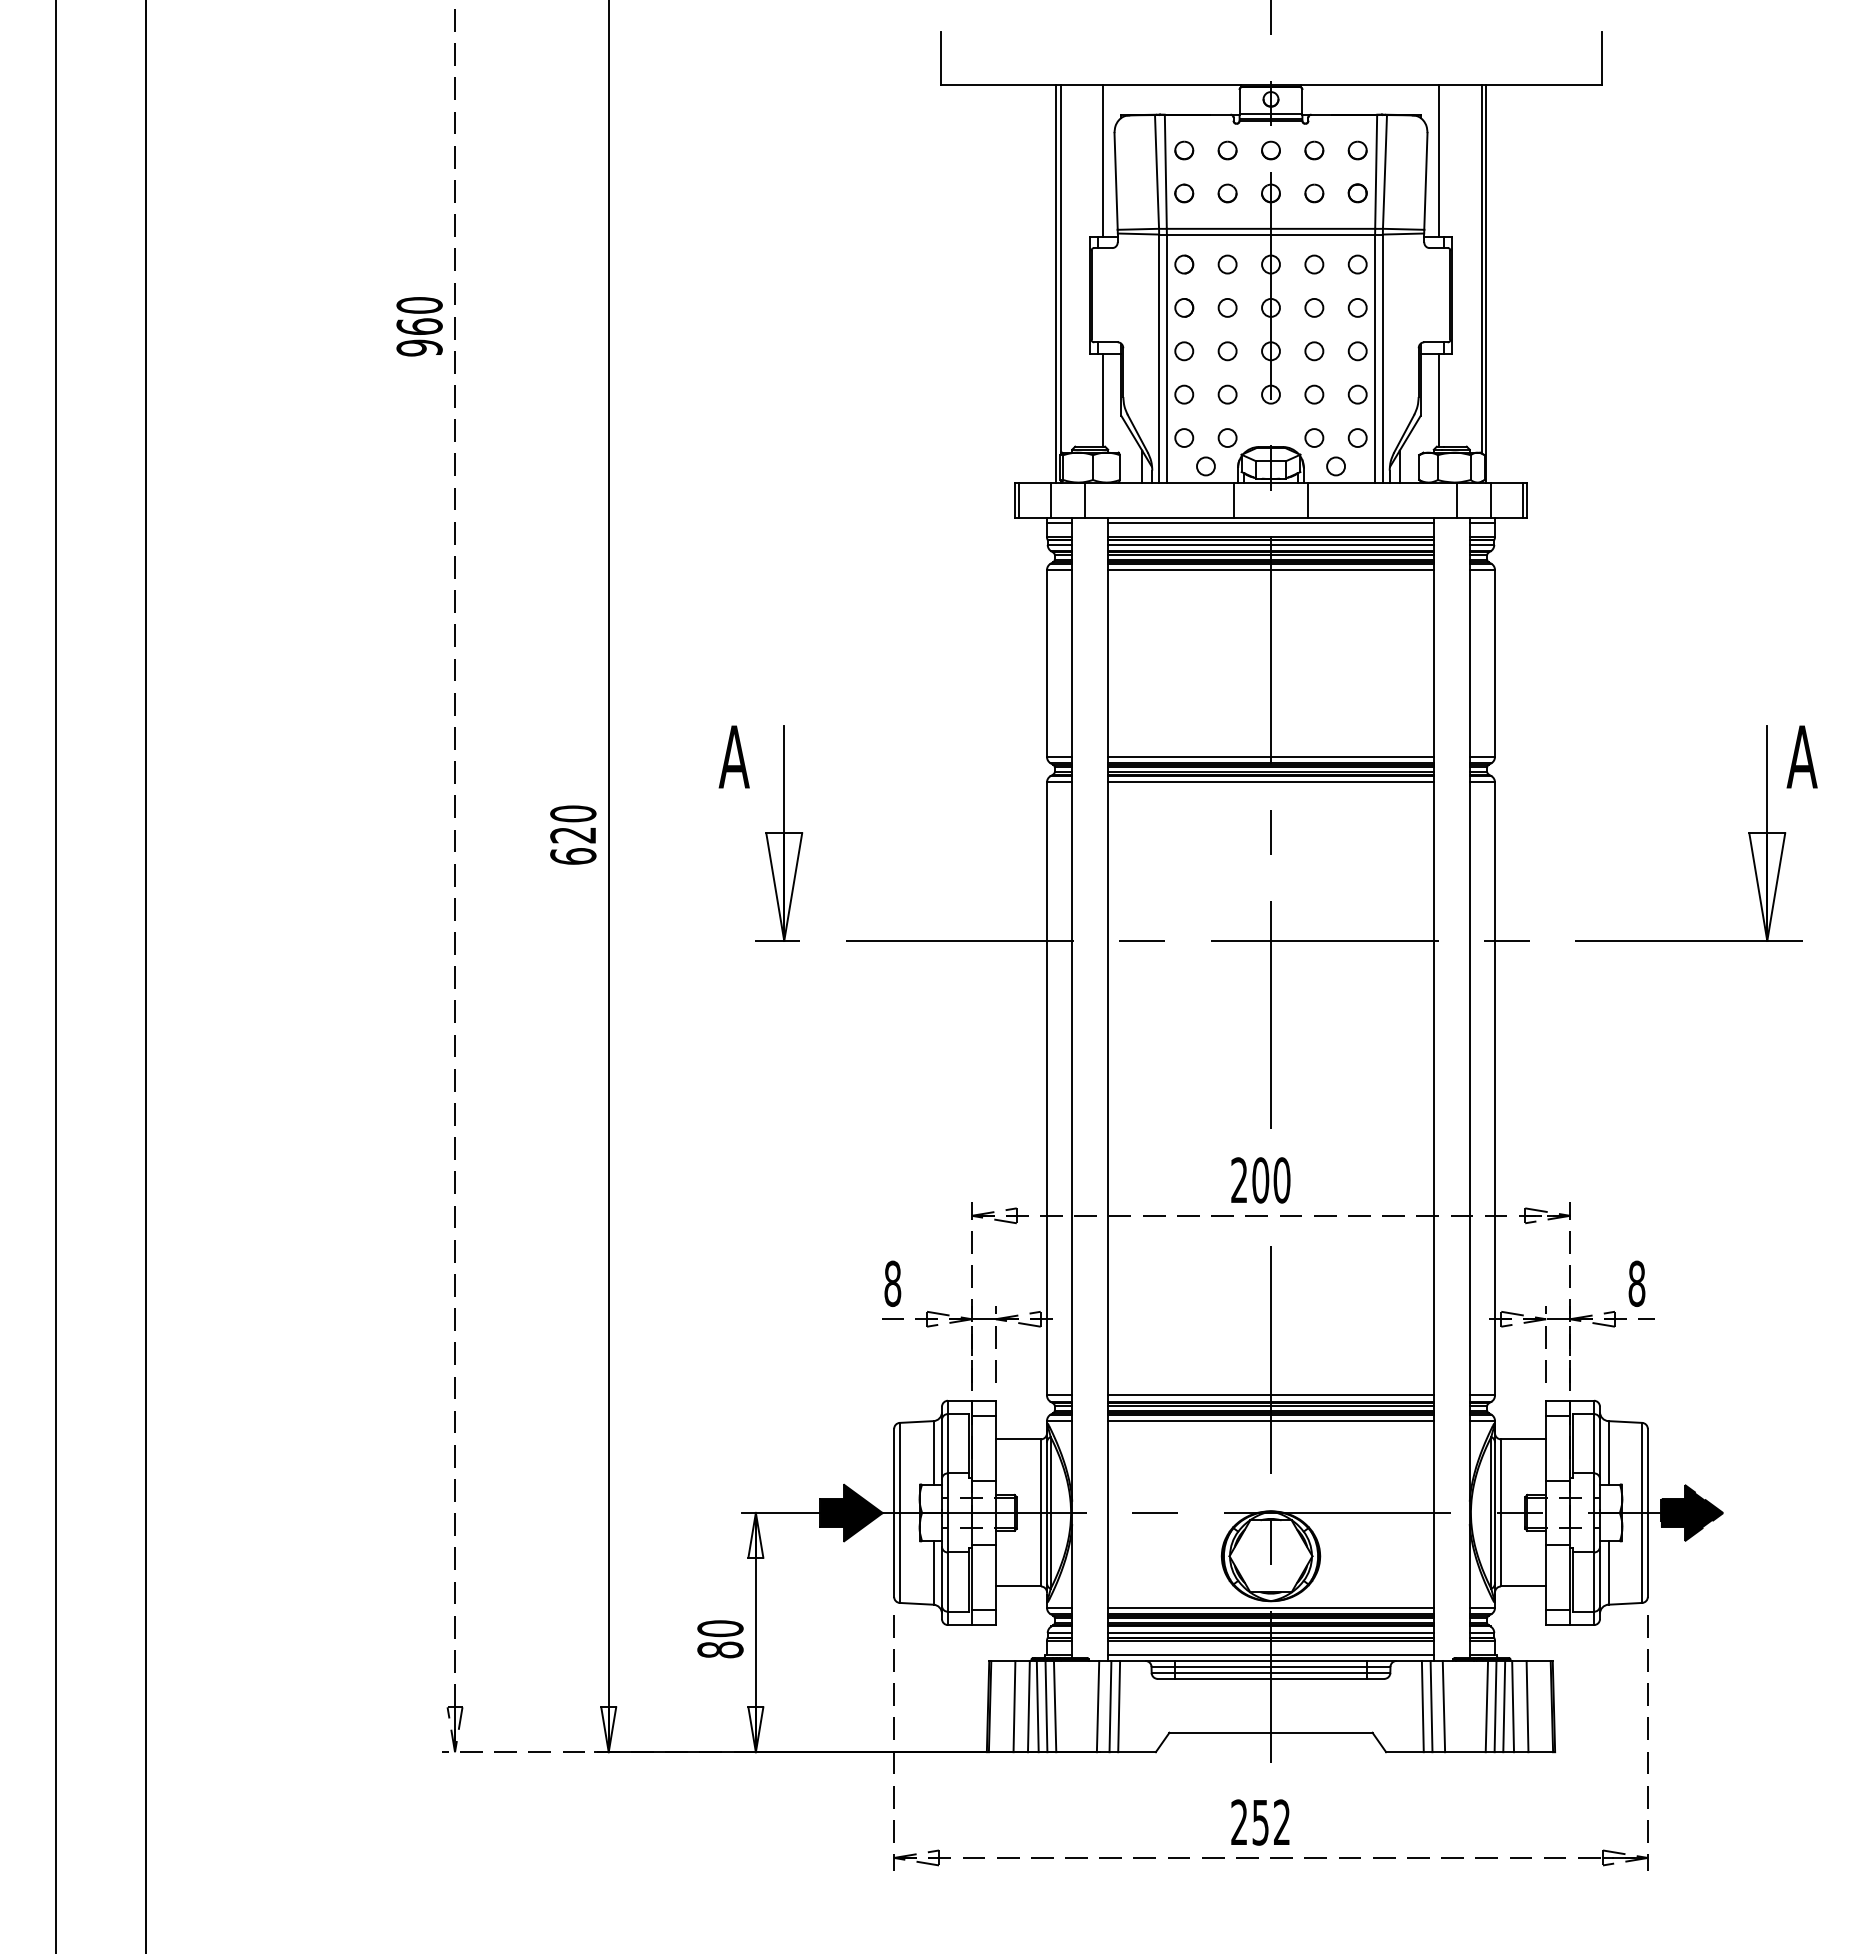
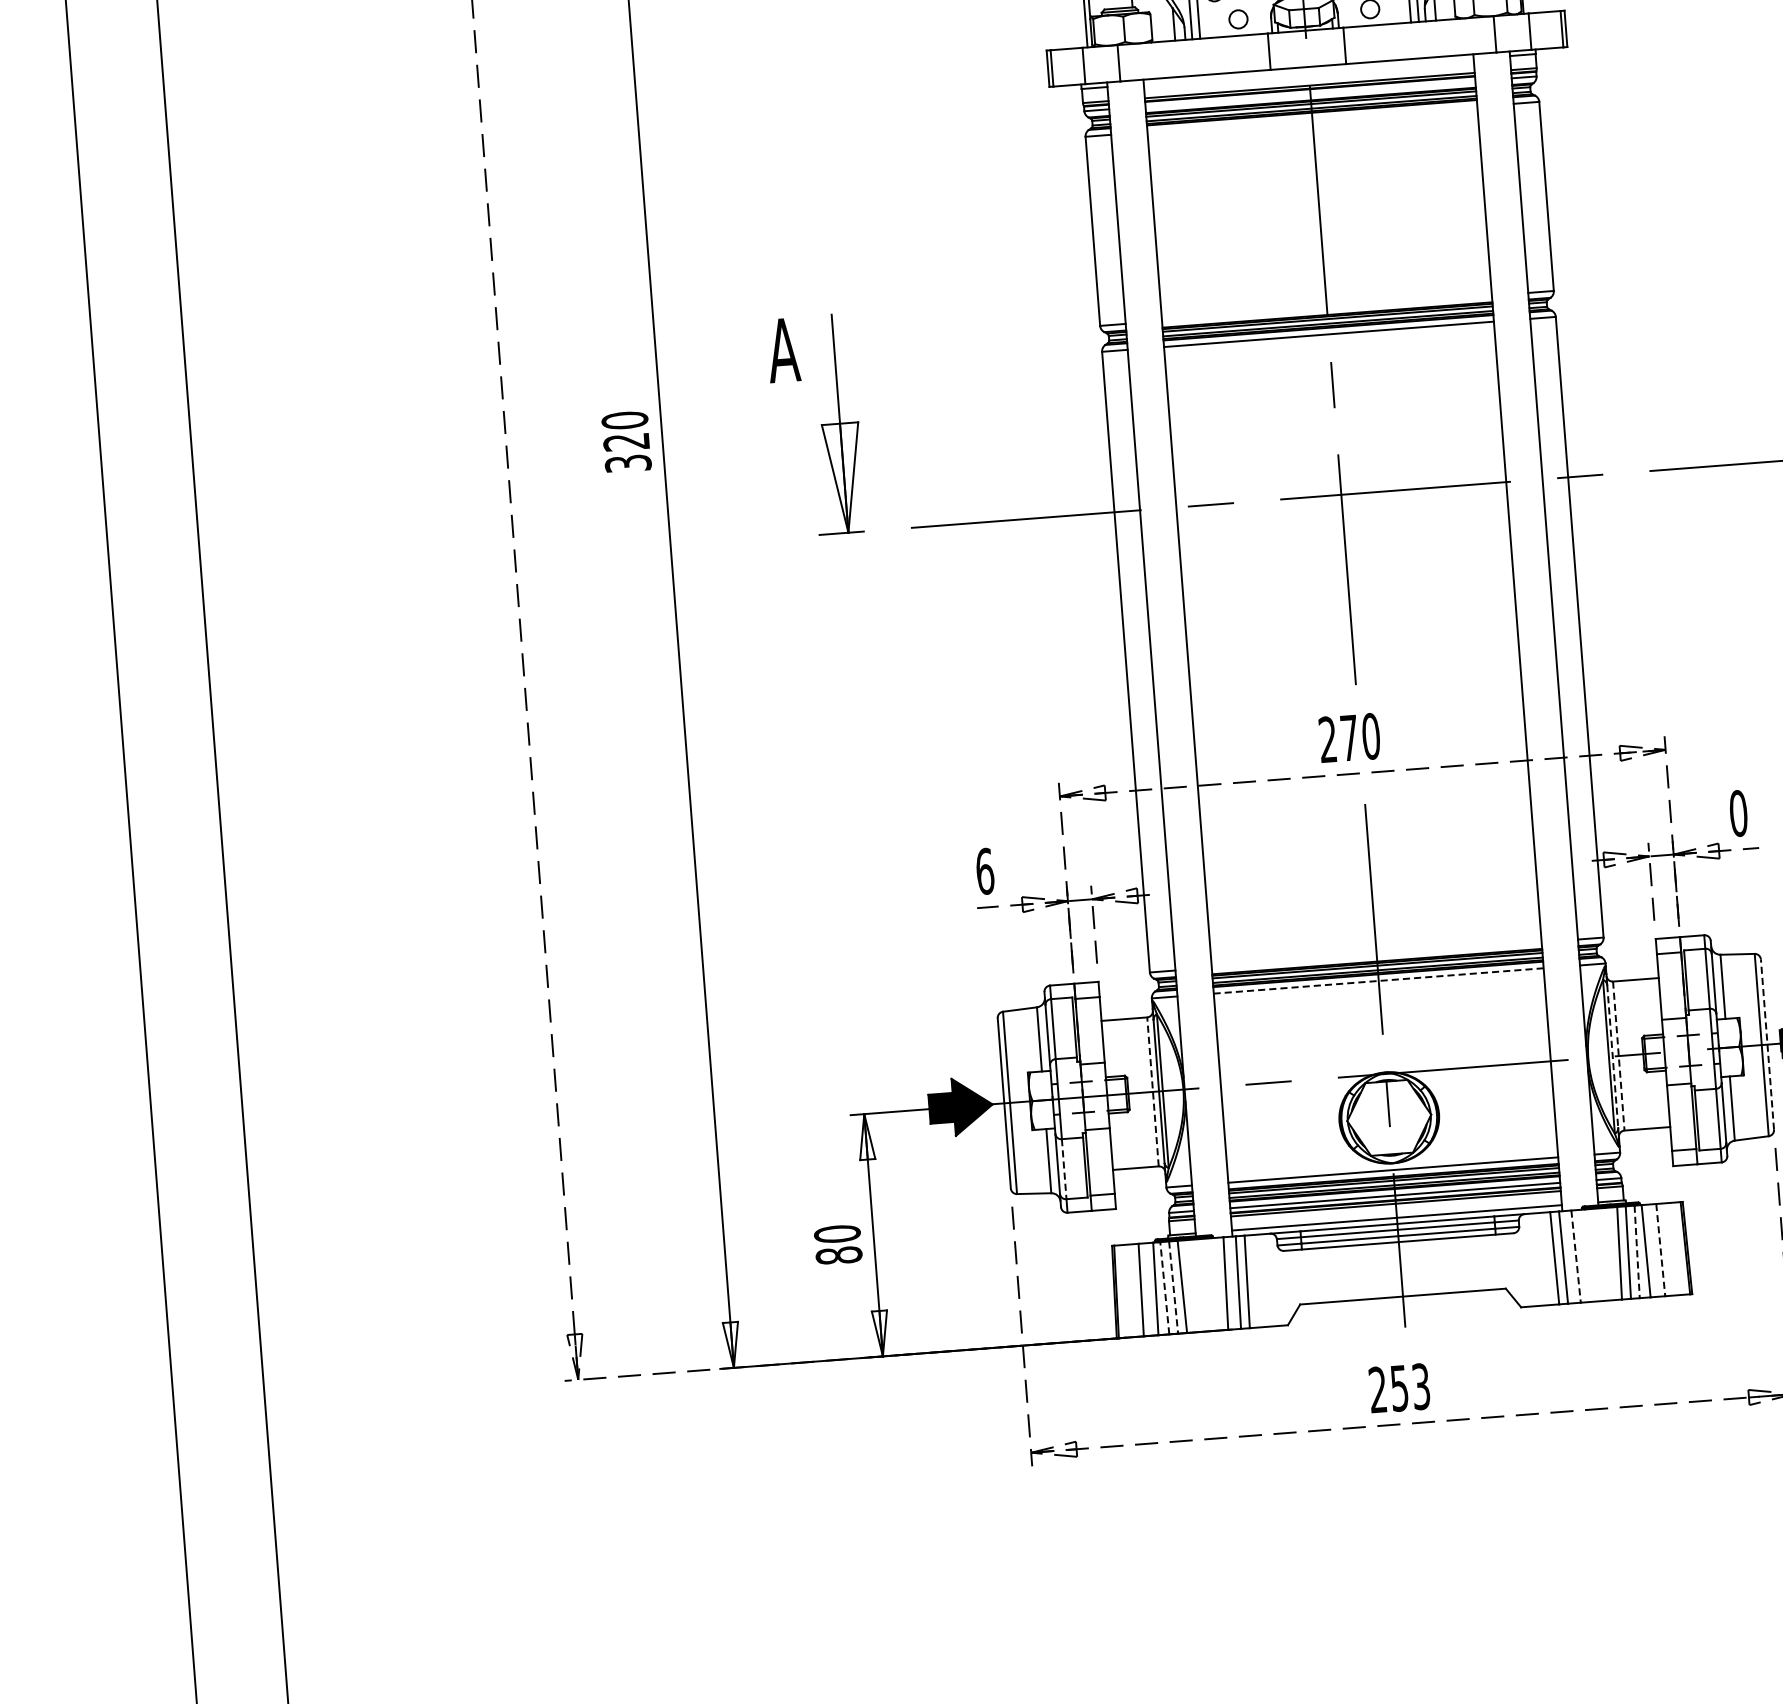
line: (1270, 522) -> (1308, 71), removed
line: (1270, 544) -> (1309, 93), removed
line: (1270, 570) -> (1311, 119), removed
line: (1270, 756) -> (1326, 308), removed
text: (573, 856) -> (628, 463), 620 -> 320
text: (1260, 1180) -> (1349, 738), 200 -> 270
text: (892, 1283) -> (984, 871), 8 -> 6
text: (1636, 1283) -> (1738, 813), 8 -> 0
line: (1270, 1395) -> (1376, 955), removed
line: (1271, 1421) -> (1379, 981), solid -> dashed
line: (1041, 1512) -> (1153, 1091), solid -> dashed
line: (1495, 1512) -> (1613, 1056), solid -> dashed
line: (1501, 1512) -> (1619, 1055), solid -> dashed
line: (1647, 1512) -> (1767, 1044), solid -> dashed
line: (947, 1582) -> (1063, 1169), solid -> dashed
line: (1037, 1706) -> (1164, 1288), solid -> dashed
line: (1046, 1706) -> (1173, 1287), solid -> dashed
line: (1443, 1706) -> (1575, 1256), solid -> dashed
line: (1504, 1706) -> (1637, 1251), solid -> dashed
line: (1527, 1706) -> (1660, 1250), solid -> dashed
text: (1281, 1822) -> (1420, 1386), 252 -> 253

